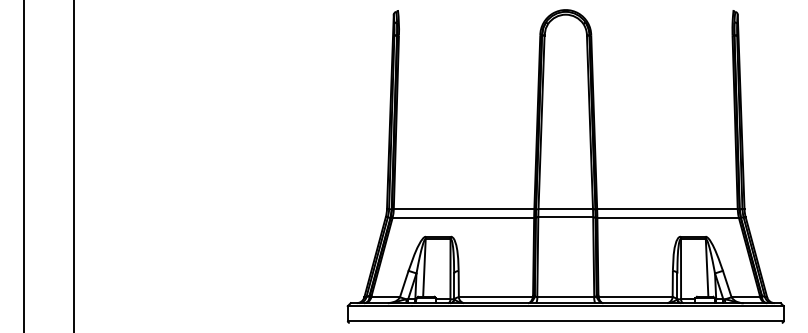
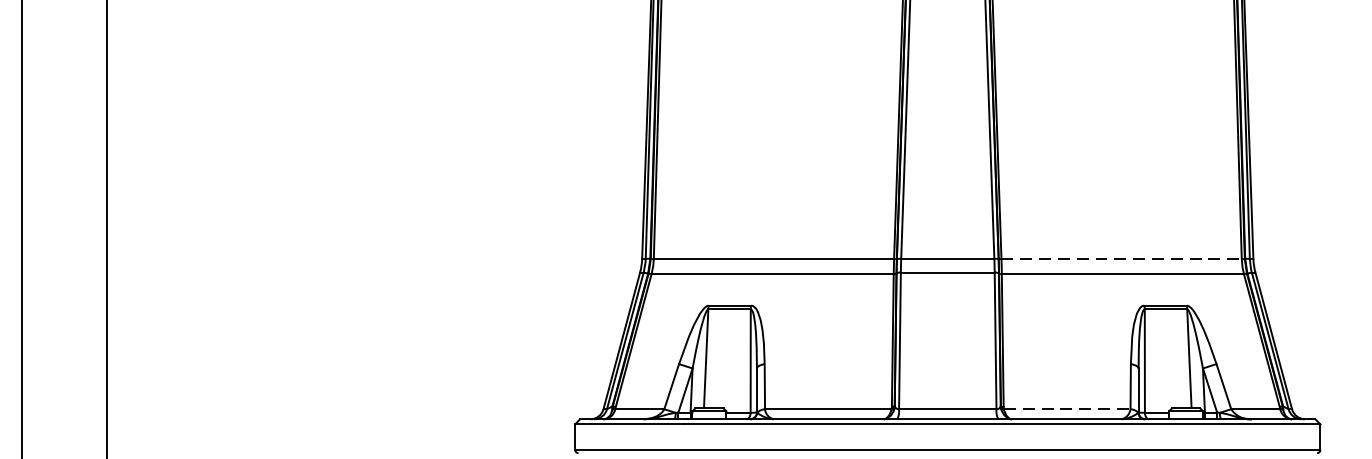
line: (667, 209) -> (1121, 259), solid -> dashed
line: (636, 297) -> (1068, 409), solid -> dashed

